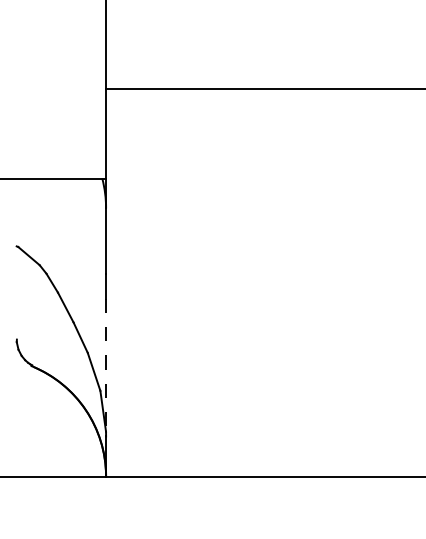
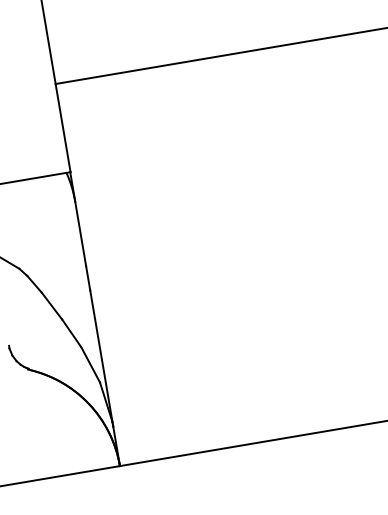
line: (106, 367) -> (102, 358), dashed -> solid

